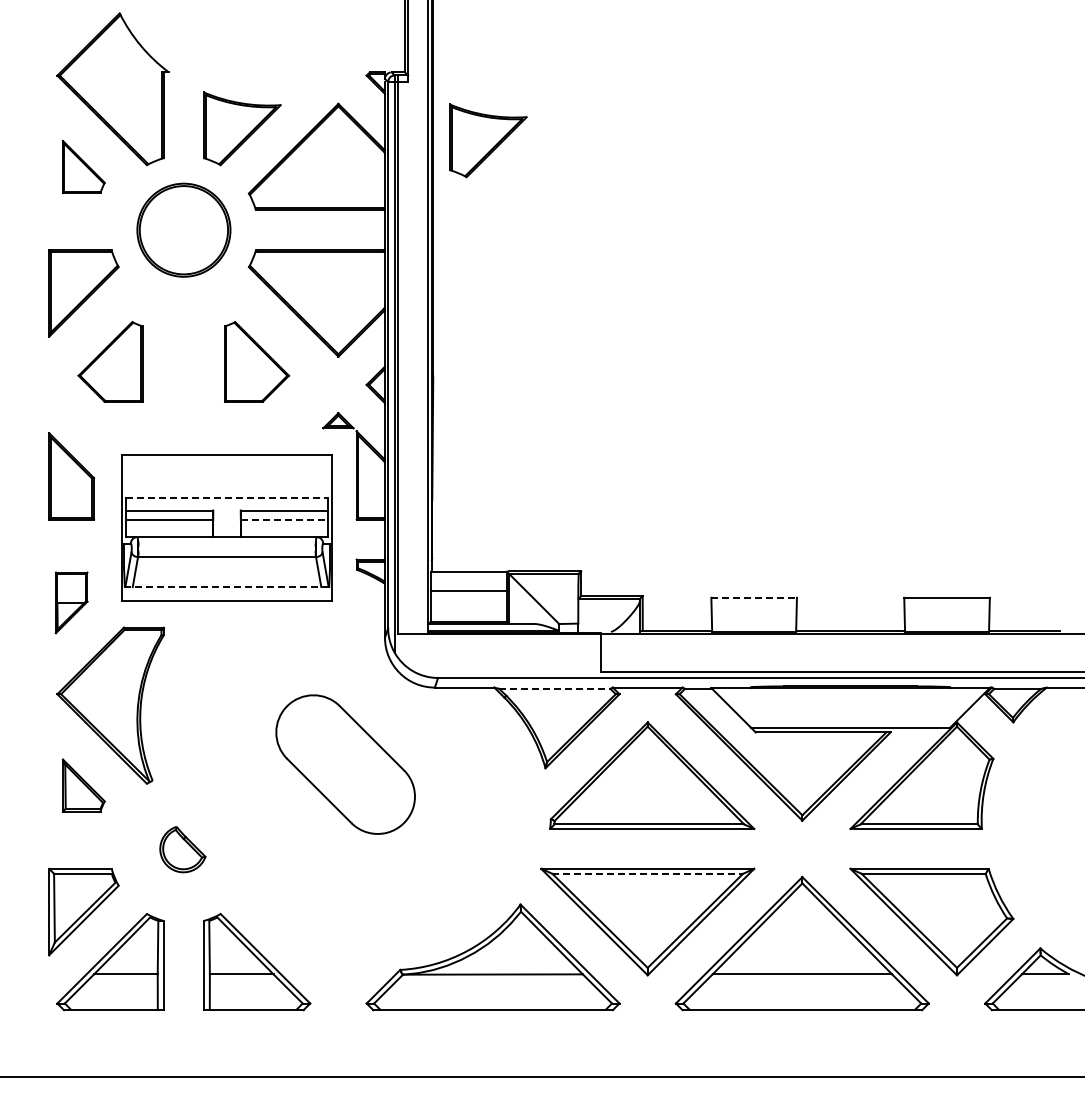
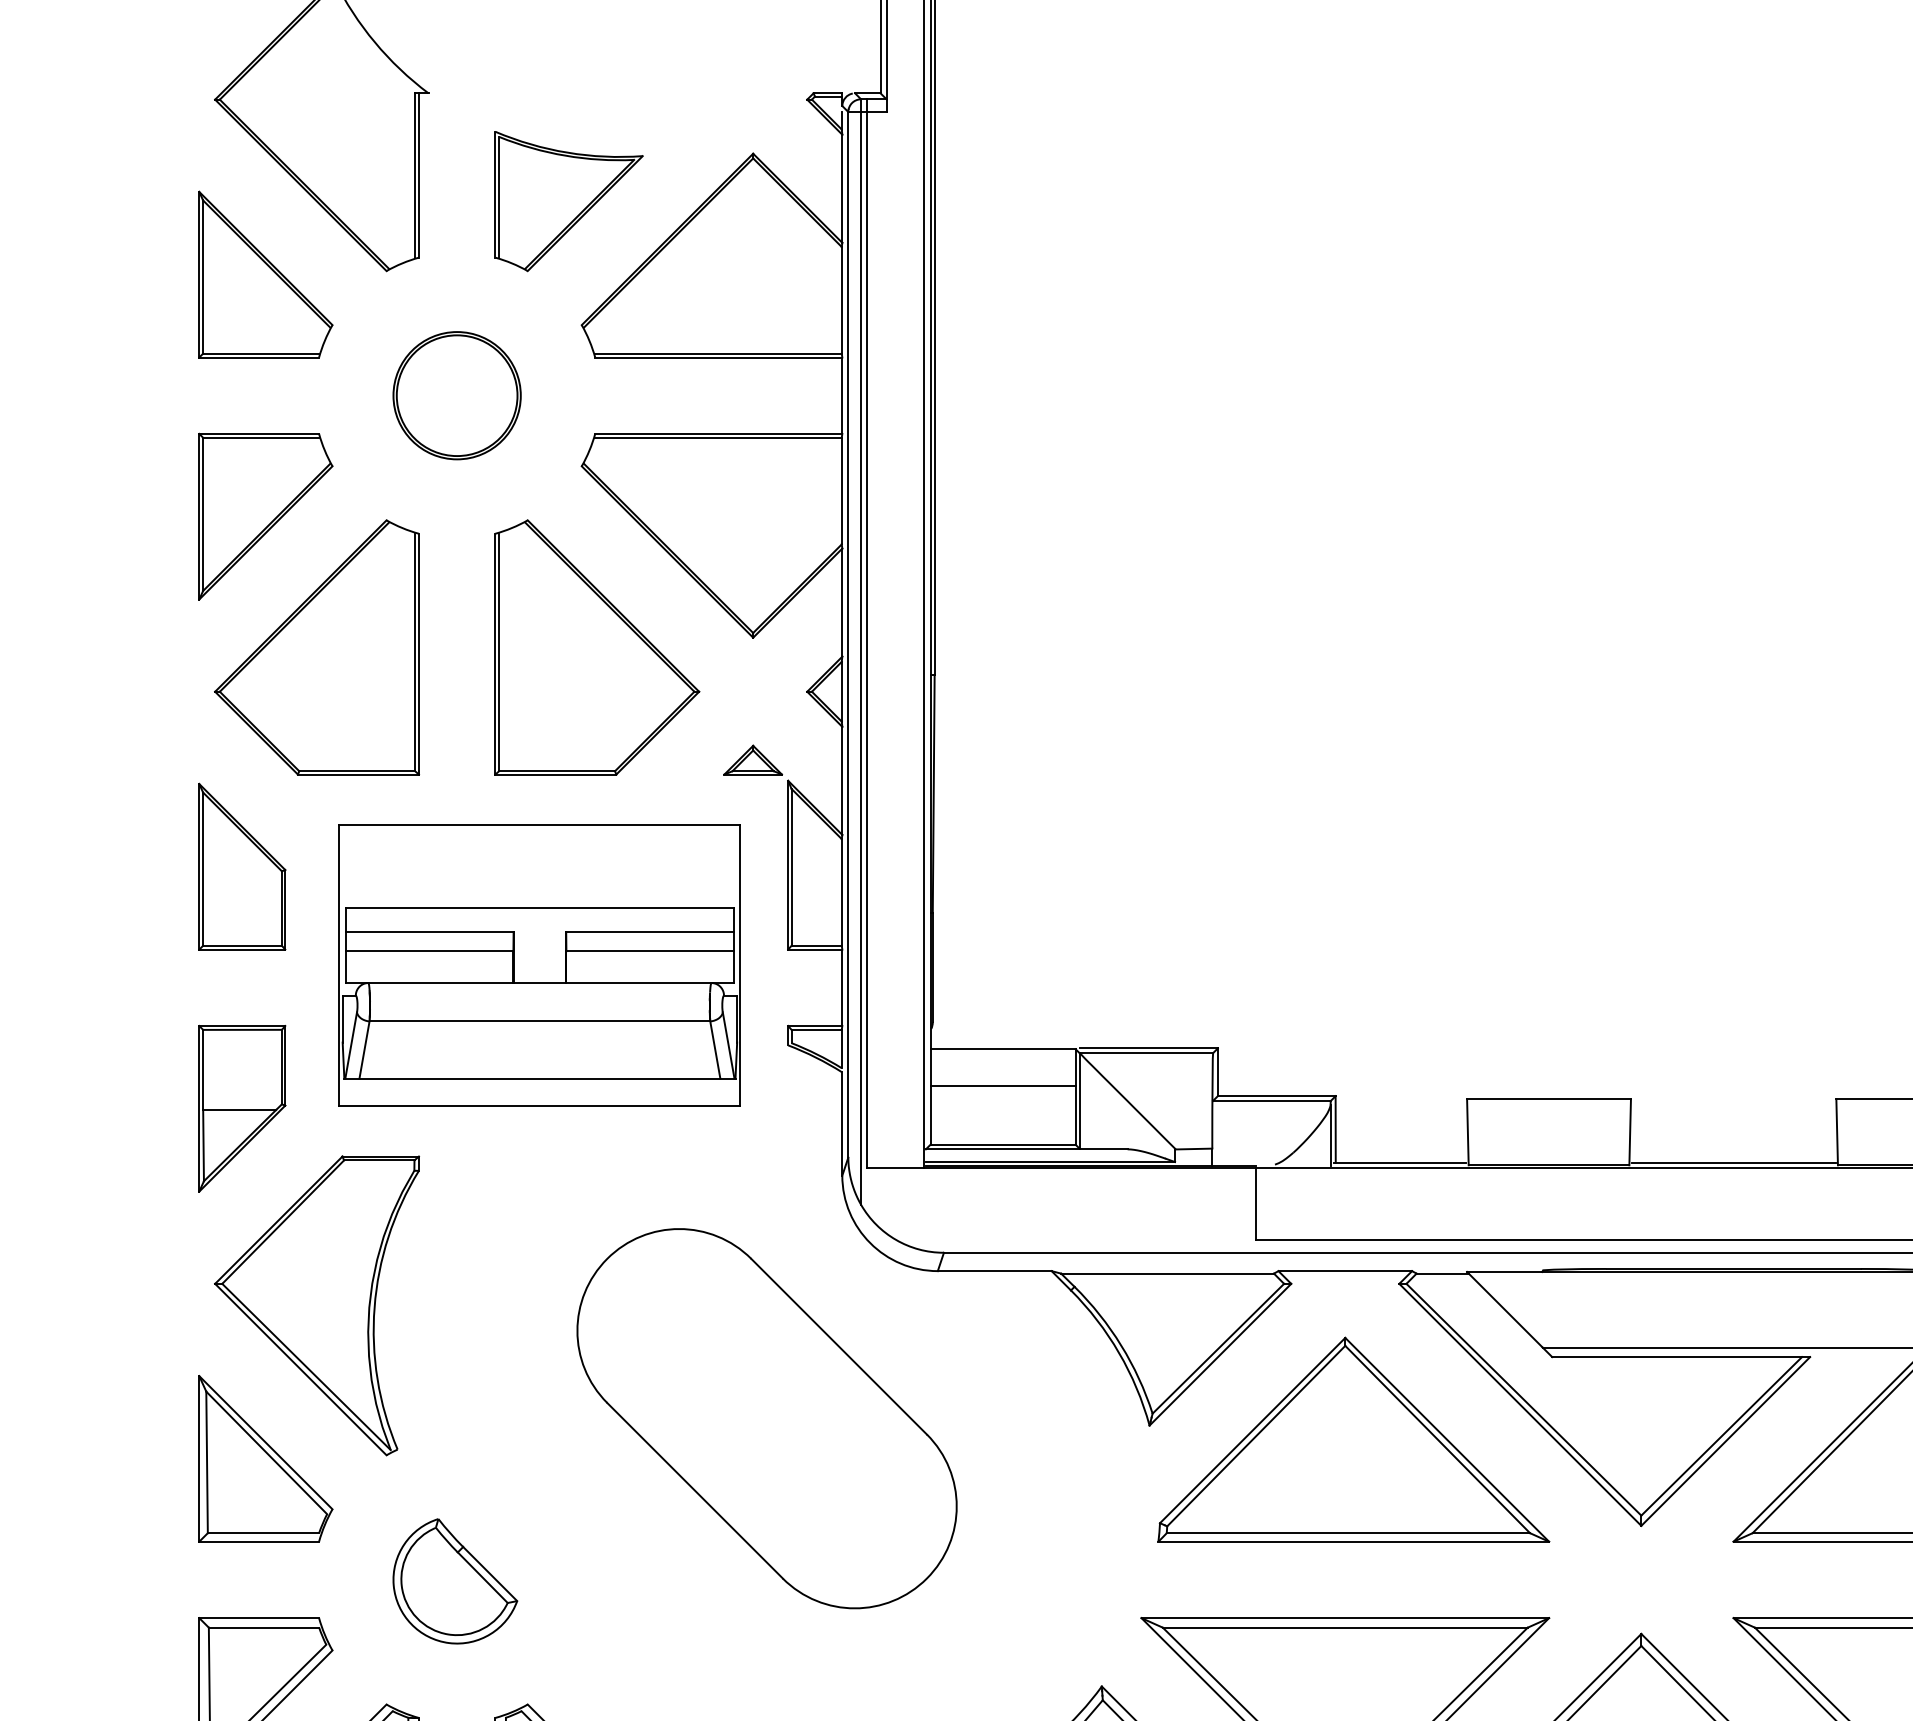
part: (488, 140) -> (1040, 223), removed
part: (83, 166) -> (265, 273), size x1.67
part: (183, 230) -> (456, 396), size x0.71
part: (110, 361) -> (316, 646), size x1.67
part: (256, 361) -> (596, 646), size x1.67
line: (227, 498) -> (540, 909), dashed -> solid
line: (284, 520) -> (649, 951), dashed -> solid
line: (226, 586) -> (538, 1077), dashed -> solid
line: (754, 597) -> (1549, 1098), dashed -> solid
part: (71, 602) -> (242, 1108), size x1.43
line: (554, 688) -> (1166, 1272), dashed -> solid
part: (345, 764) -> (766, 1418), size x1.43
part: (83, 785) -> (265, 1458), size x1.67
part: (182, 849) -> (454, 1581), size x1.43
line: (648, 873) -> (1346, 1627), dashed -> solid

